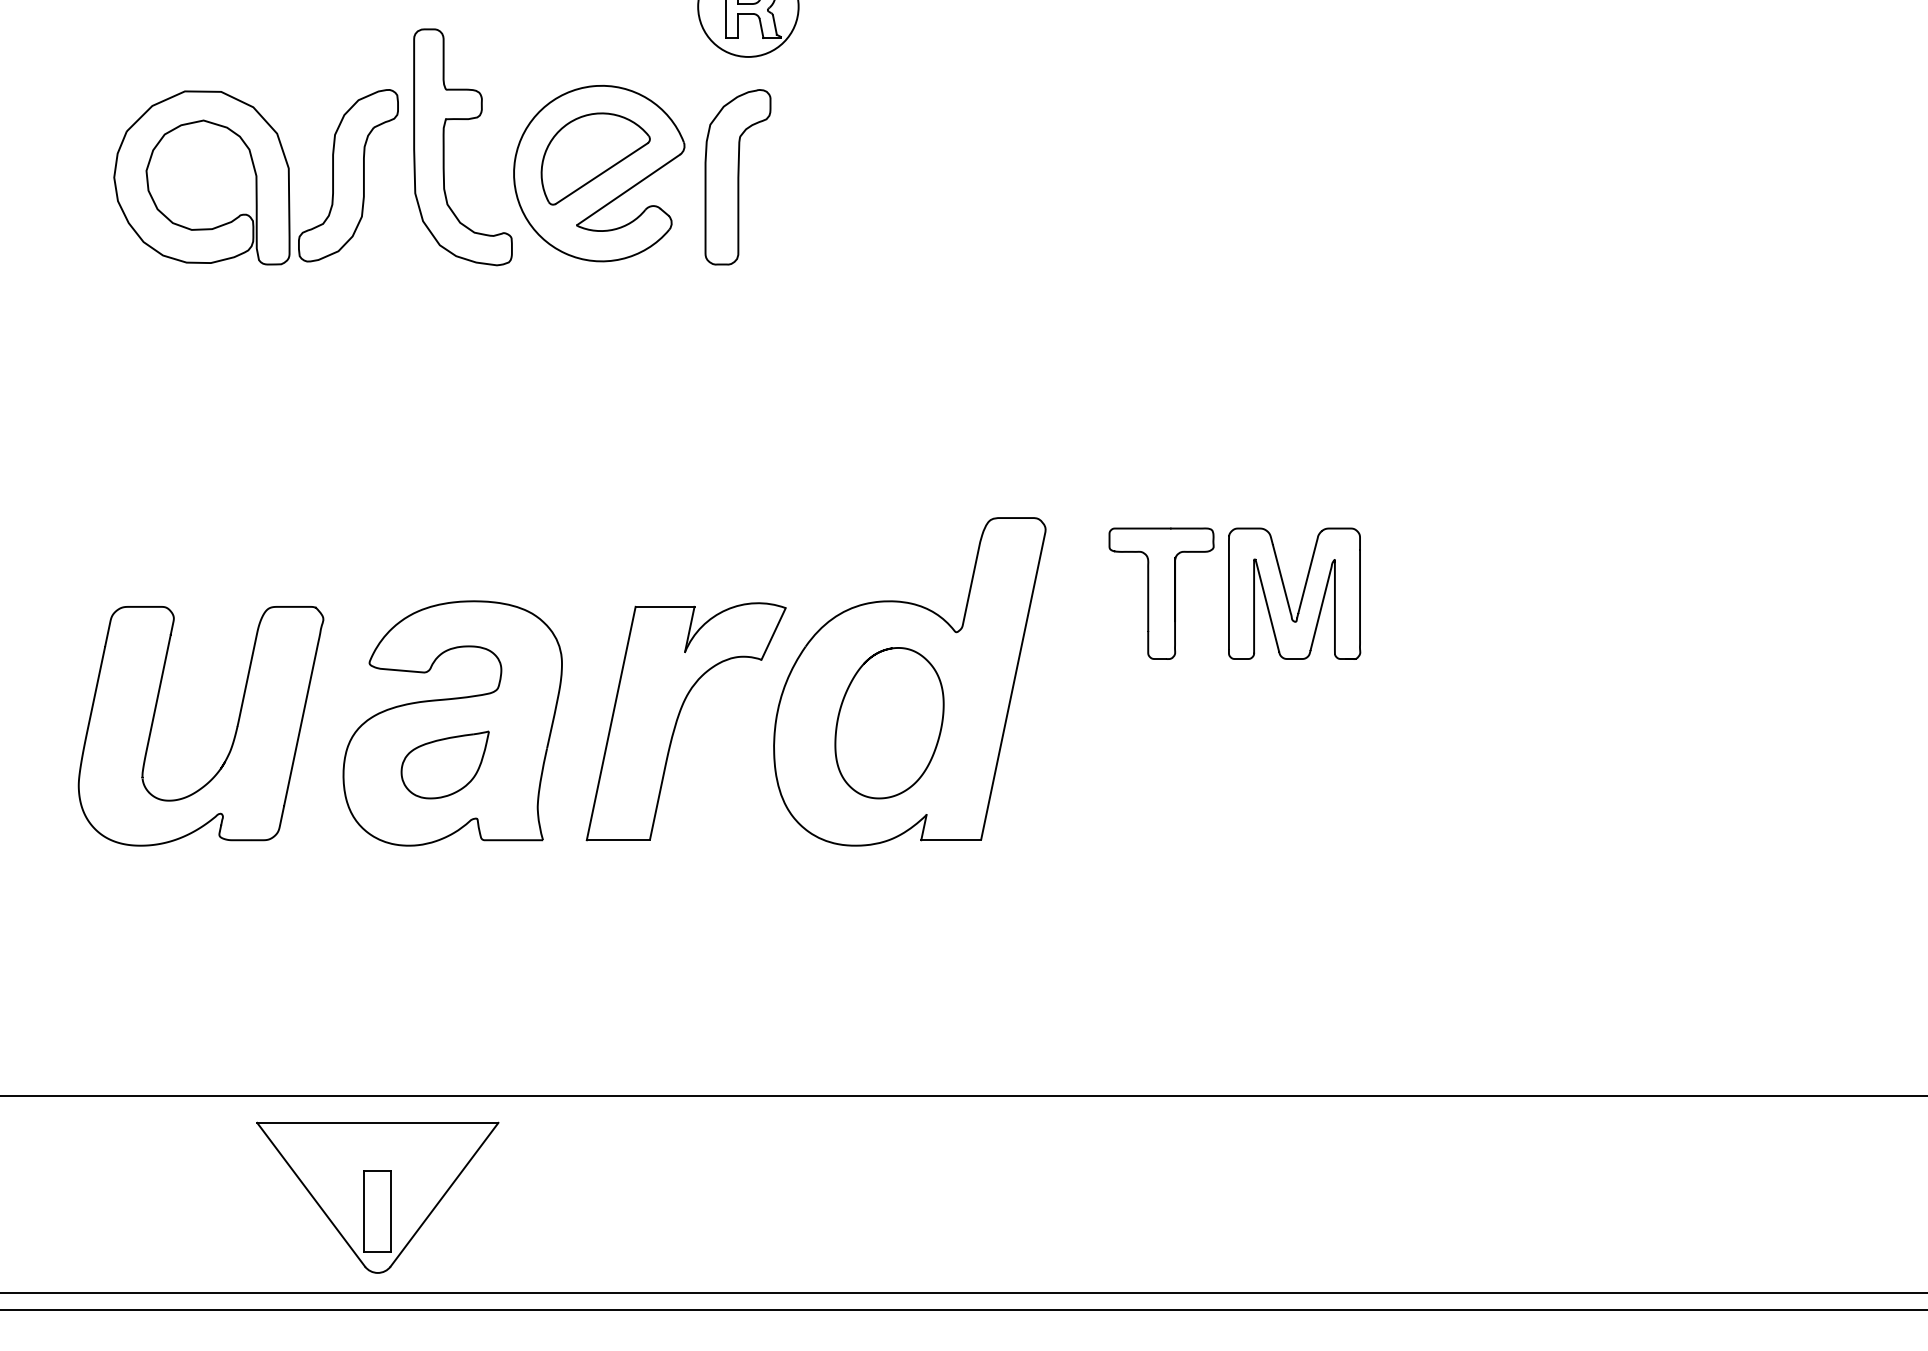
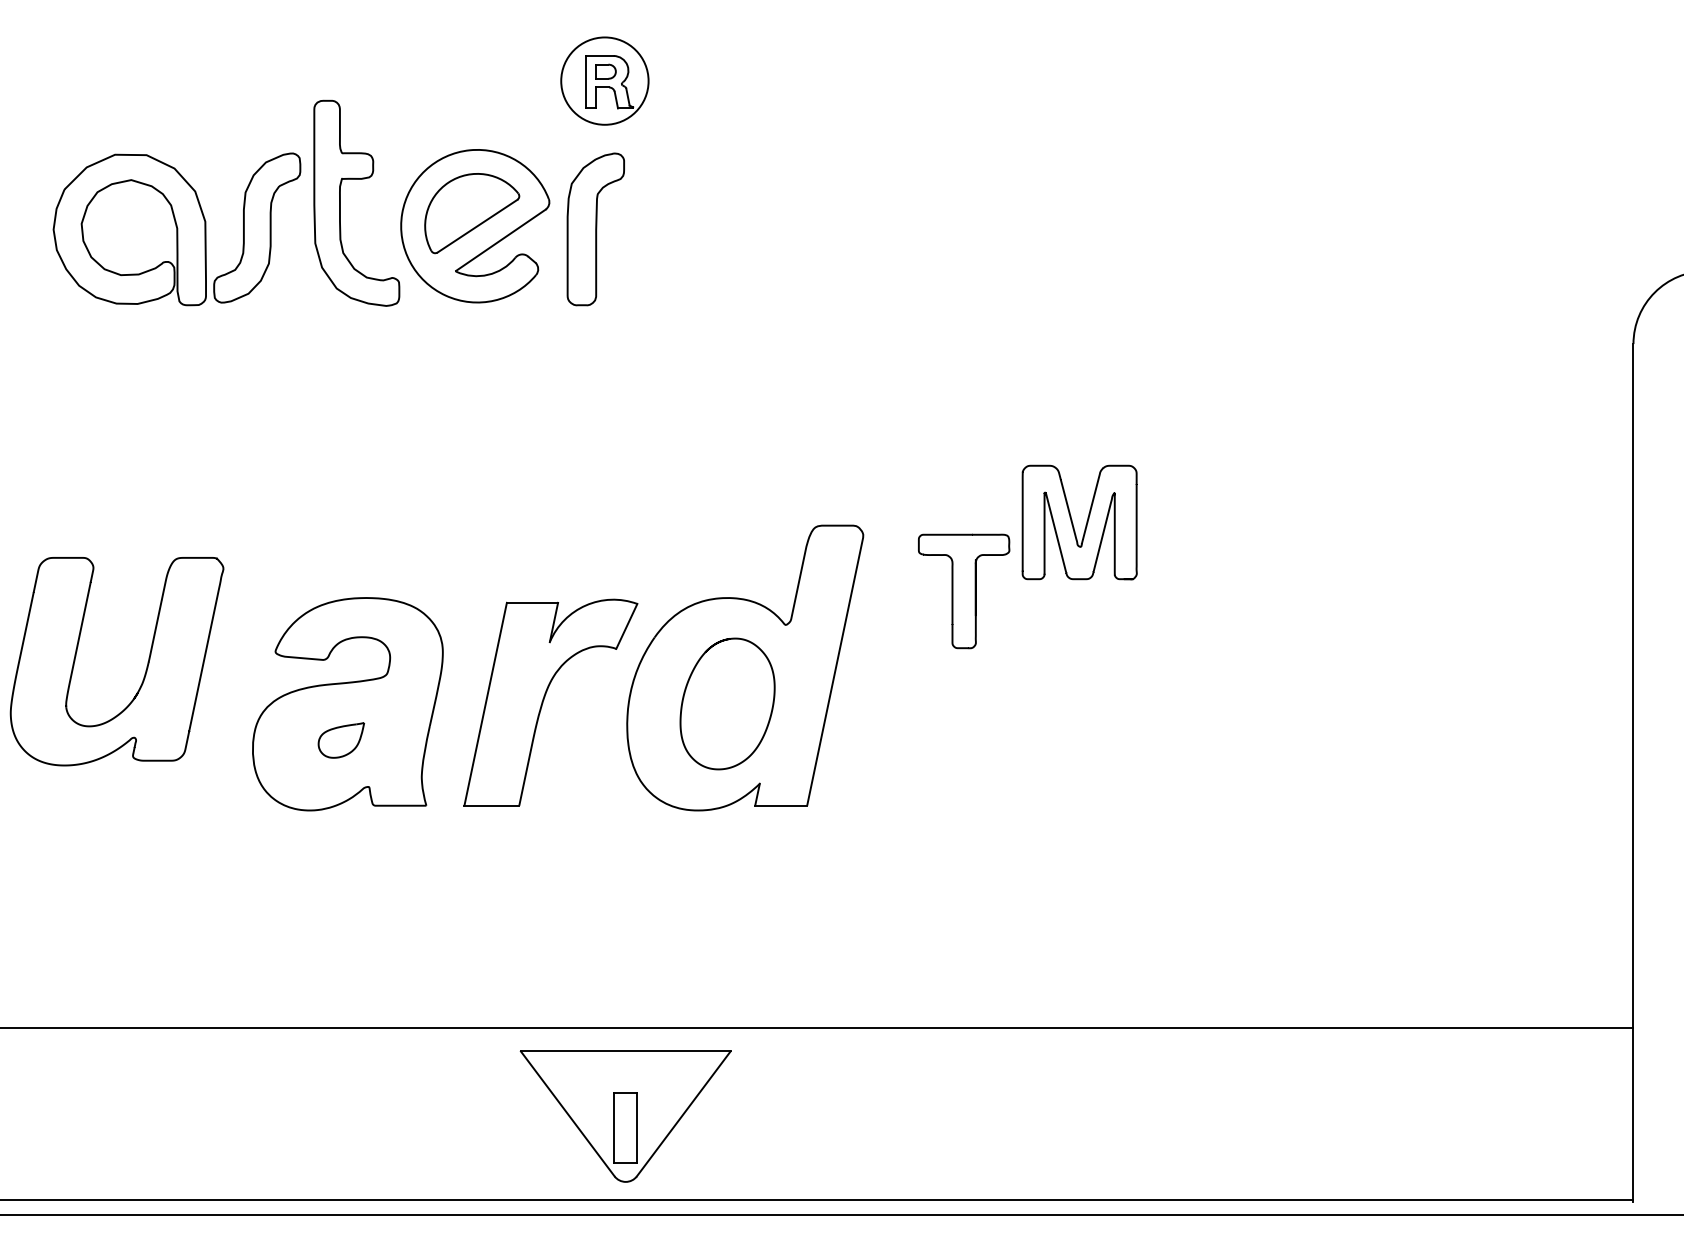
part: (1287, 594) -> (1073, 523), moved
part: (233, 736) -> (145, 670), moved
part: (445, 765) -> (341, 740), size x0.6
part: (377, 1197) -> (625, 1116), moved

